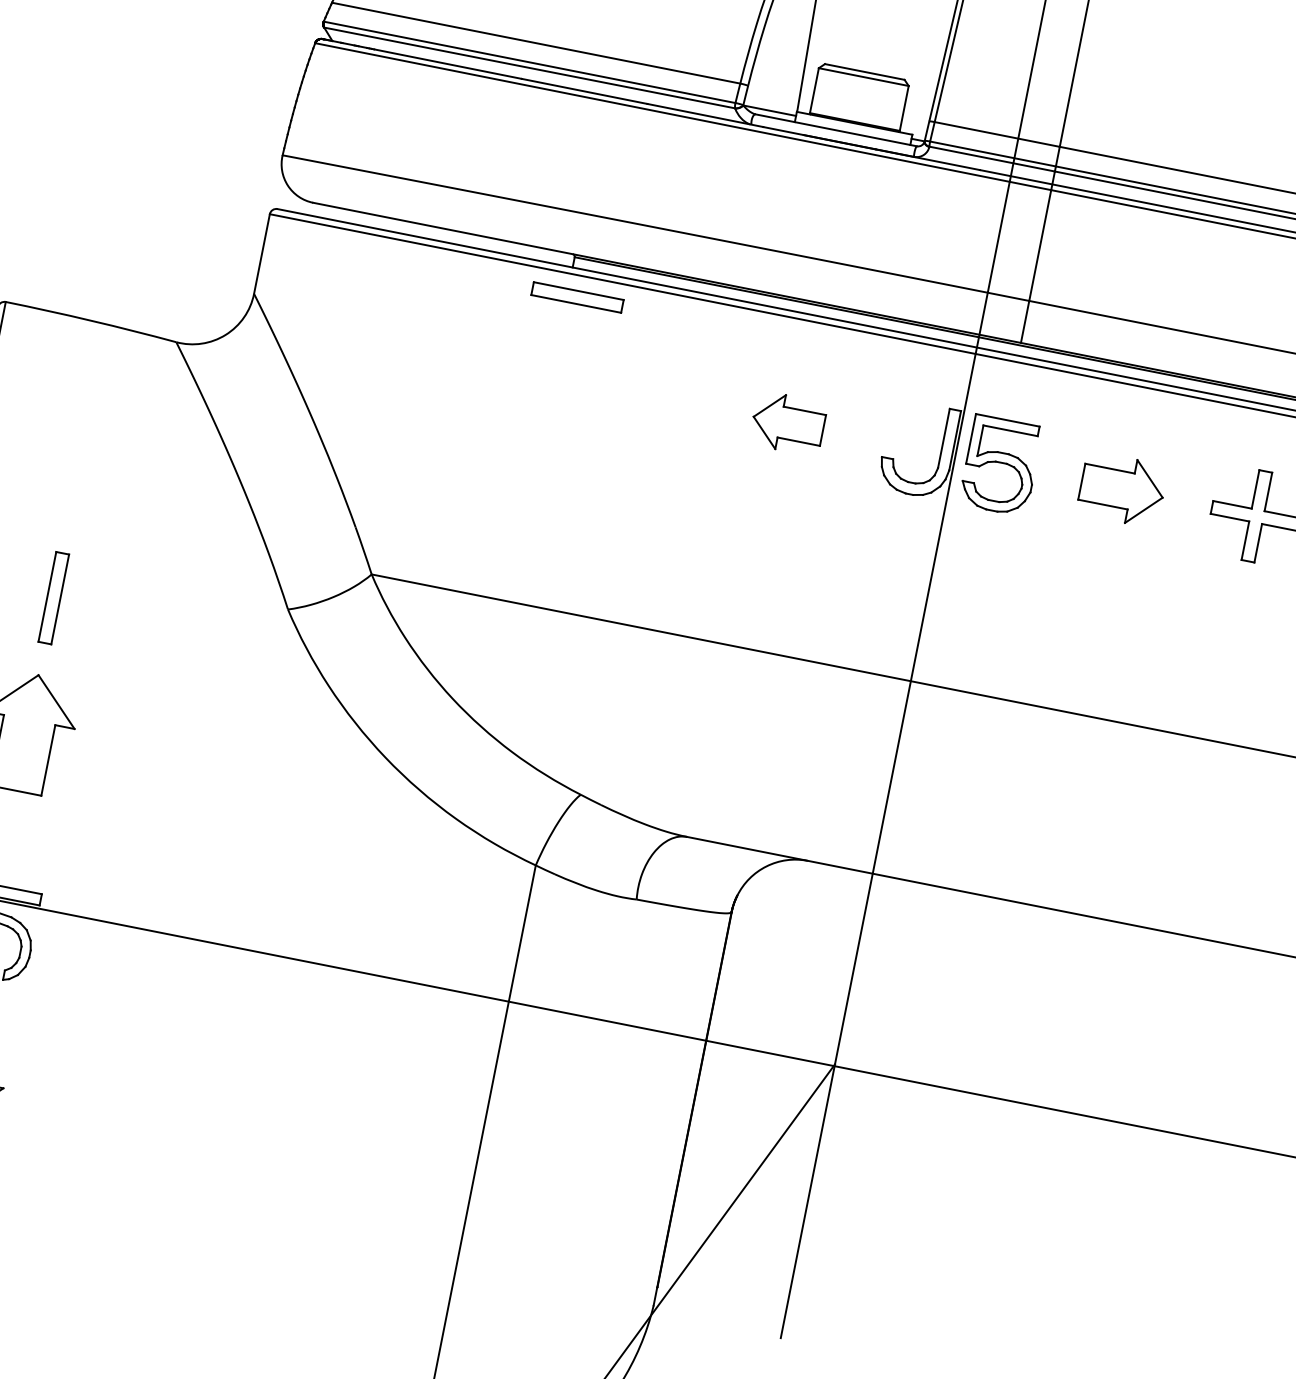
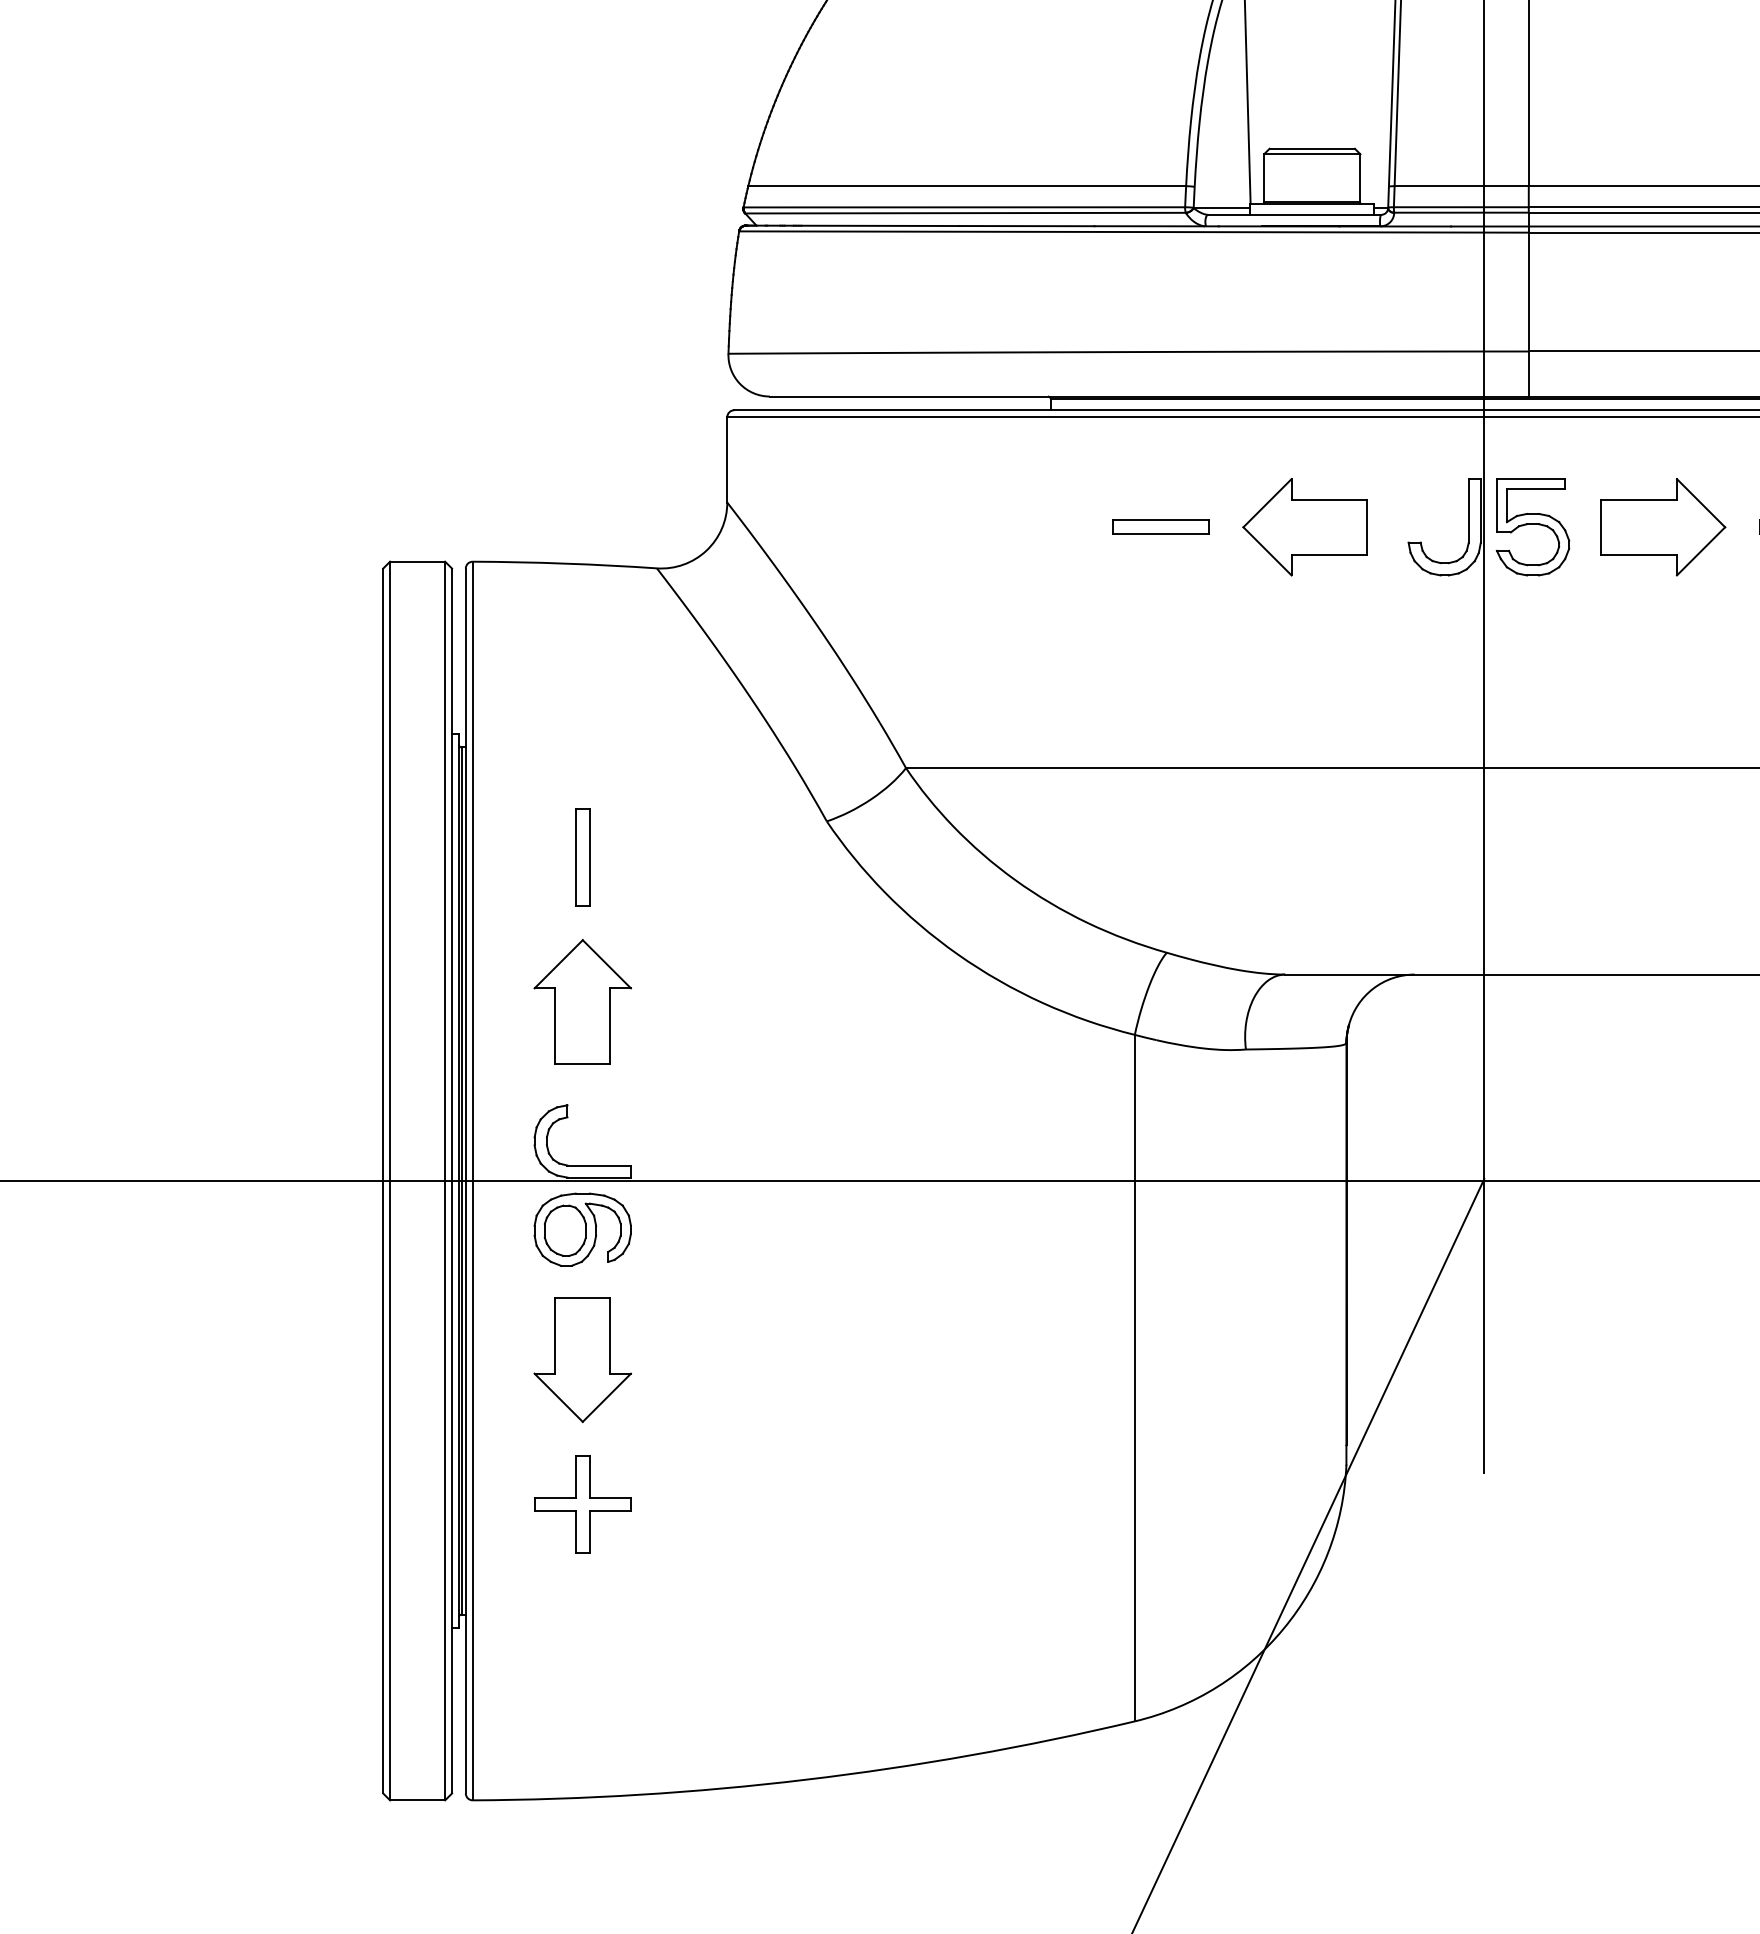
part: (577, 296) -> (1160, 526), moved
part: (787, 423) -> (1304, 527), size x1.67
part: (1122, 489) -> (1663, 527), size x1.43

